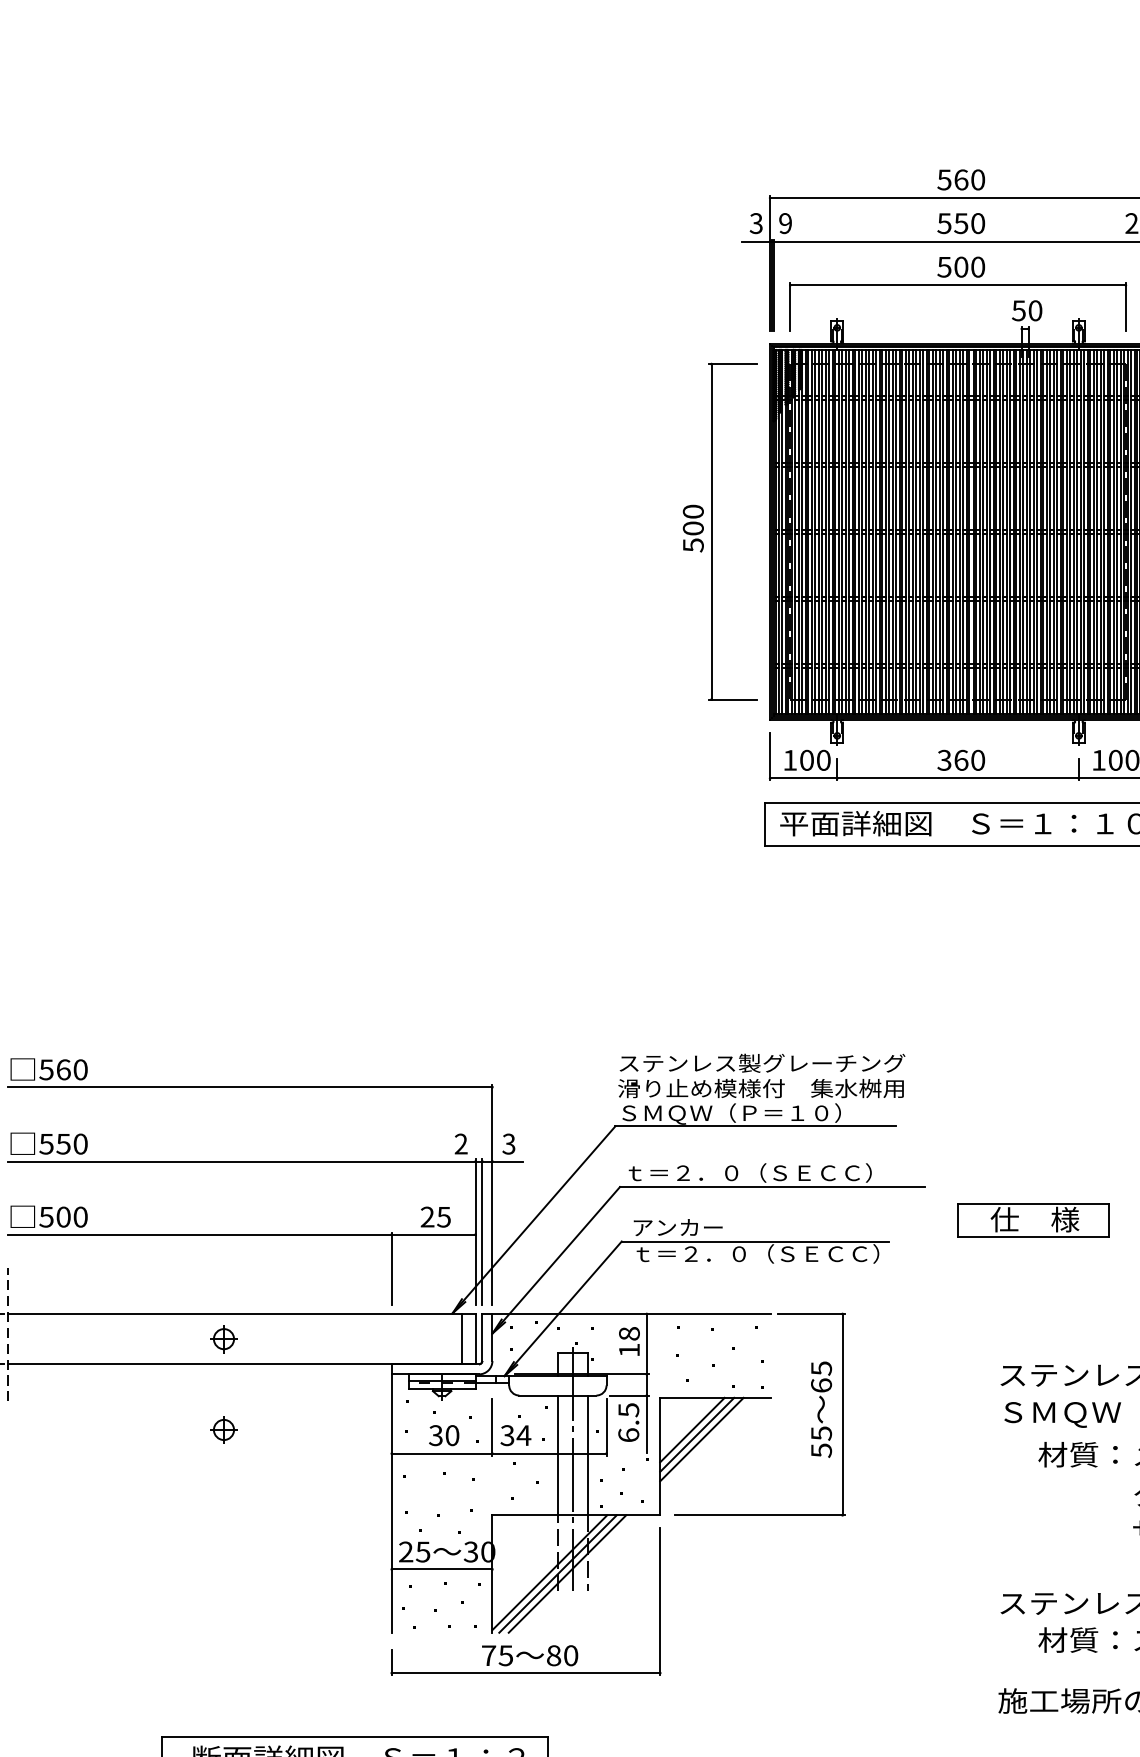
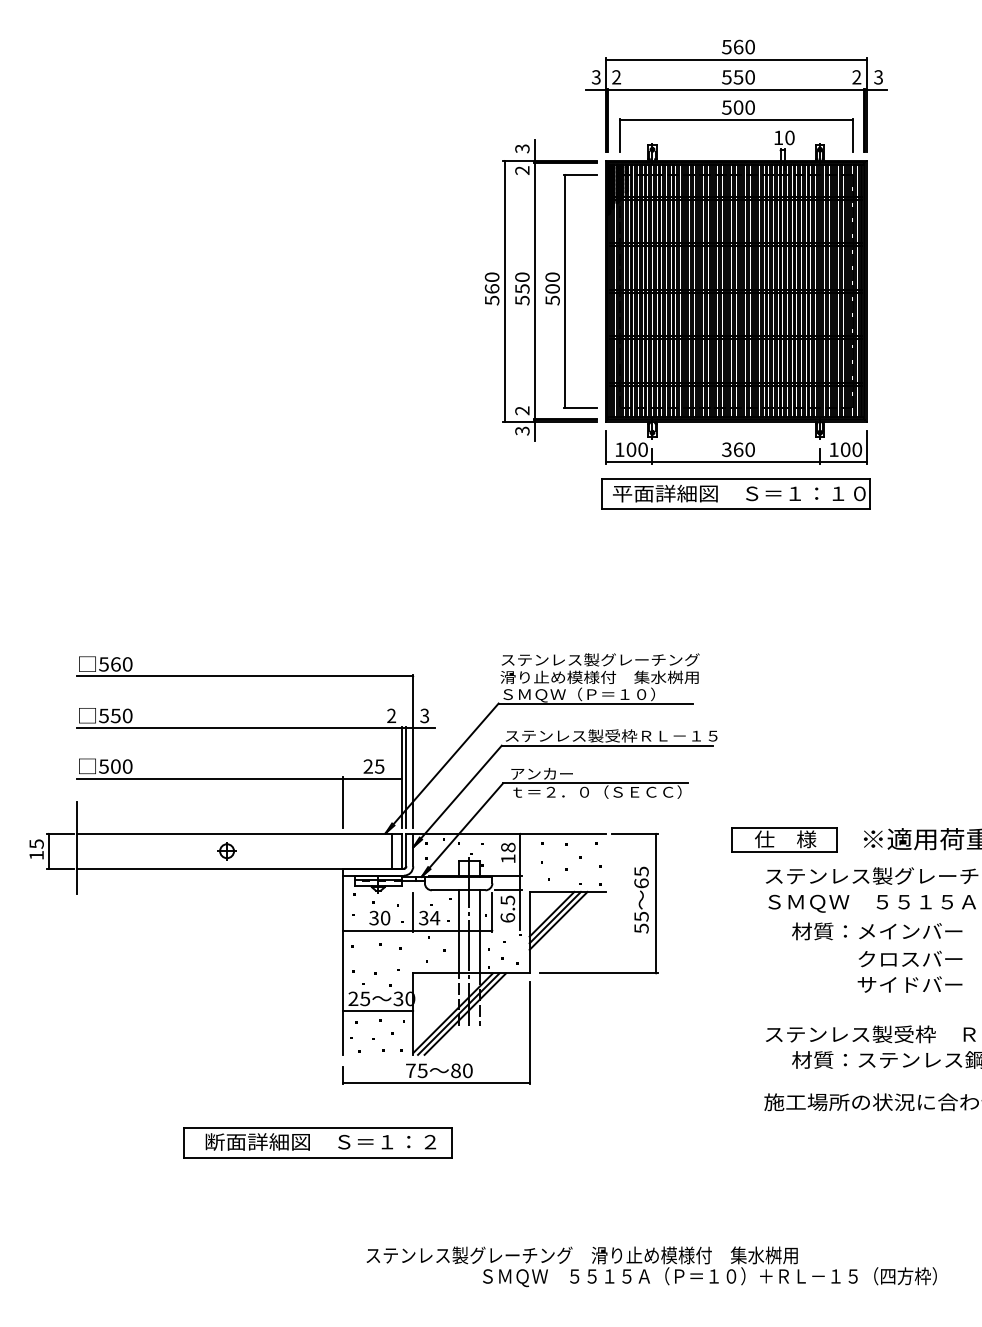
text: (785, 223) -> (616, 77), 9 -> 2
text: (1018, 310) -> (778, 137), 50 -> 10
part: (675, 530) -> (540, 290), added
text: (778, 1172) -> (611, 735), ｔ＝２．０（ＳＥＣＣ） -> ステンレス製受枠ＲＬ－１５
part: (1033, 1219) -> (784, 839), moved
line: (6, 1333) -> (76, 847), dashed -> solid
part: (223, 1430) -> (226, 914), removed

